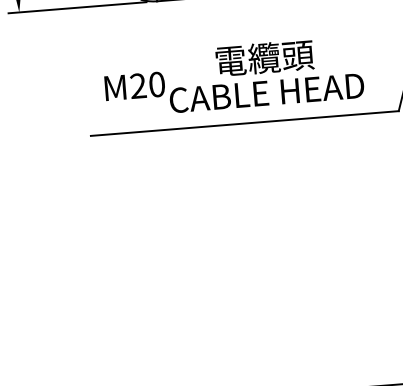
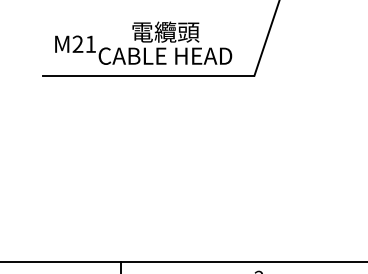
text: (156, 83) -> (90, 43), M20 -> M21

